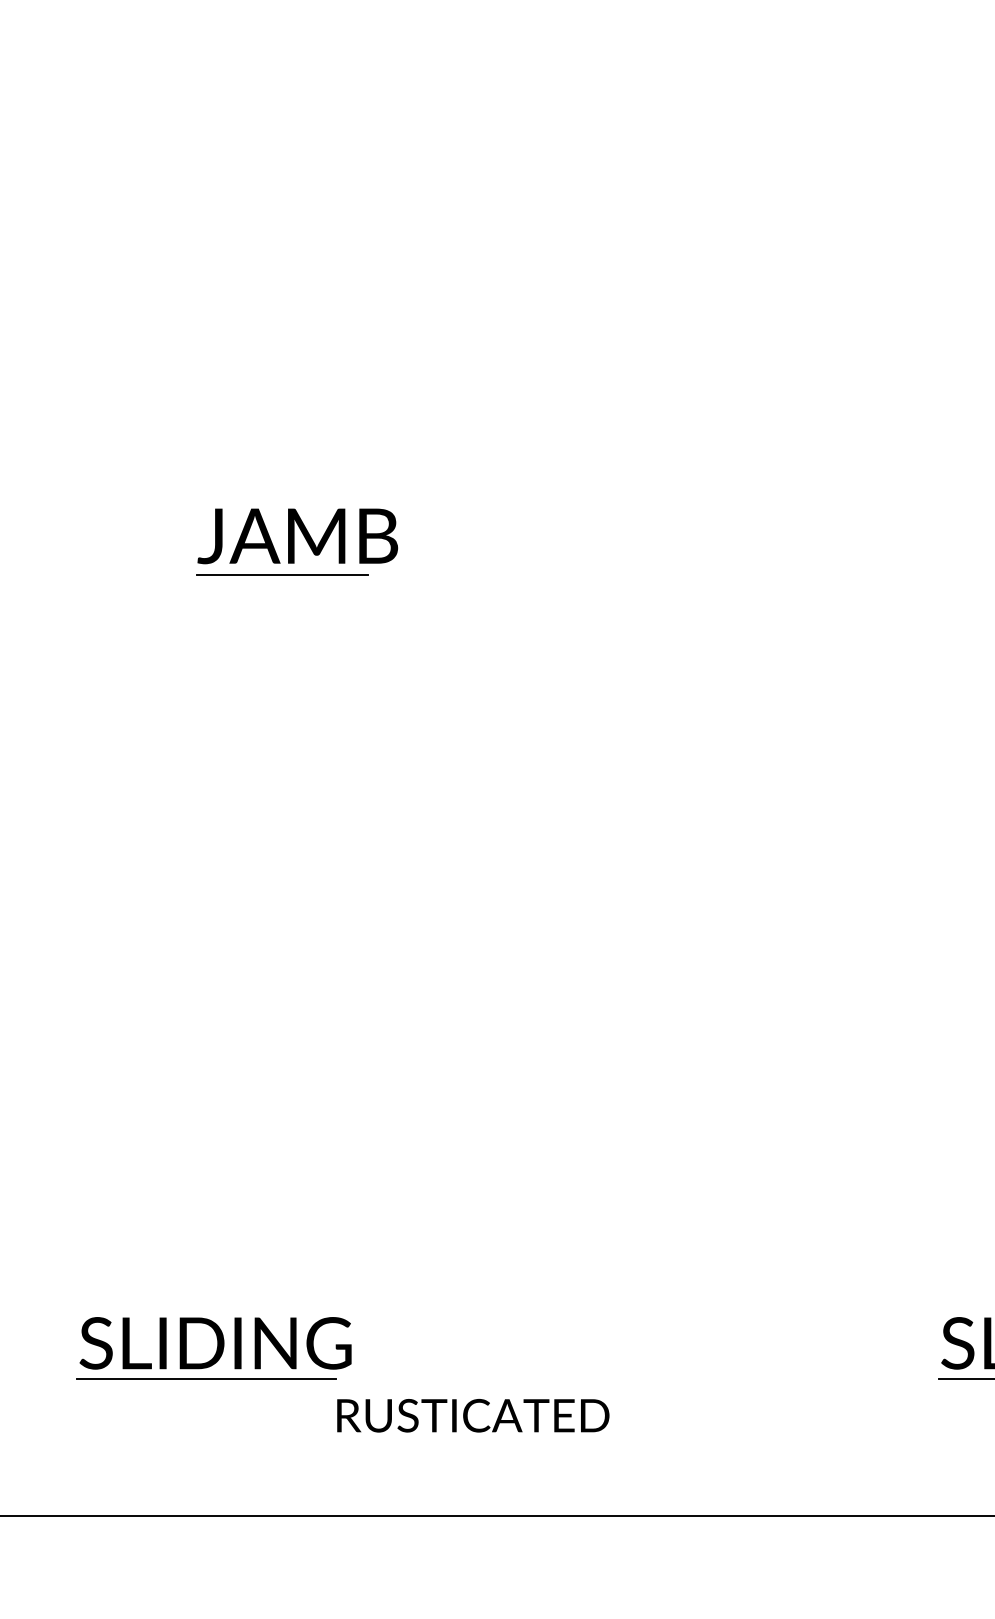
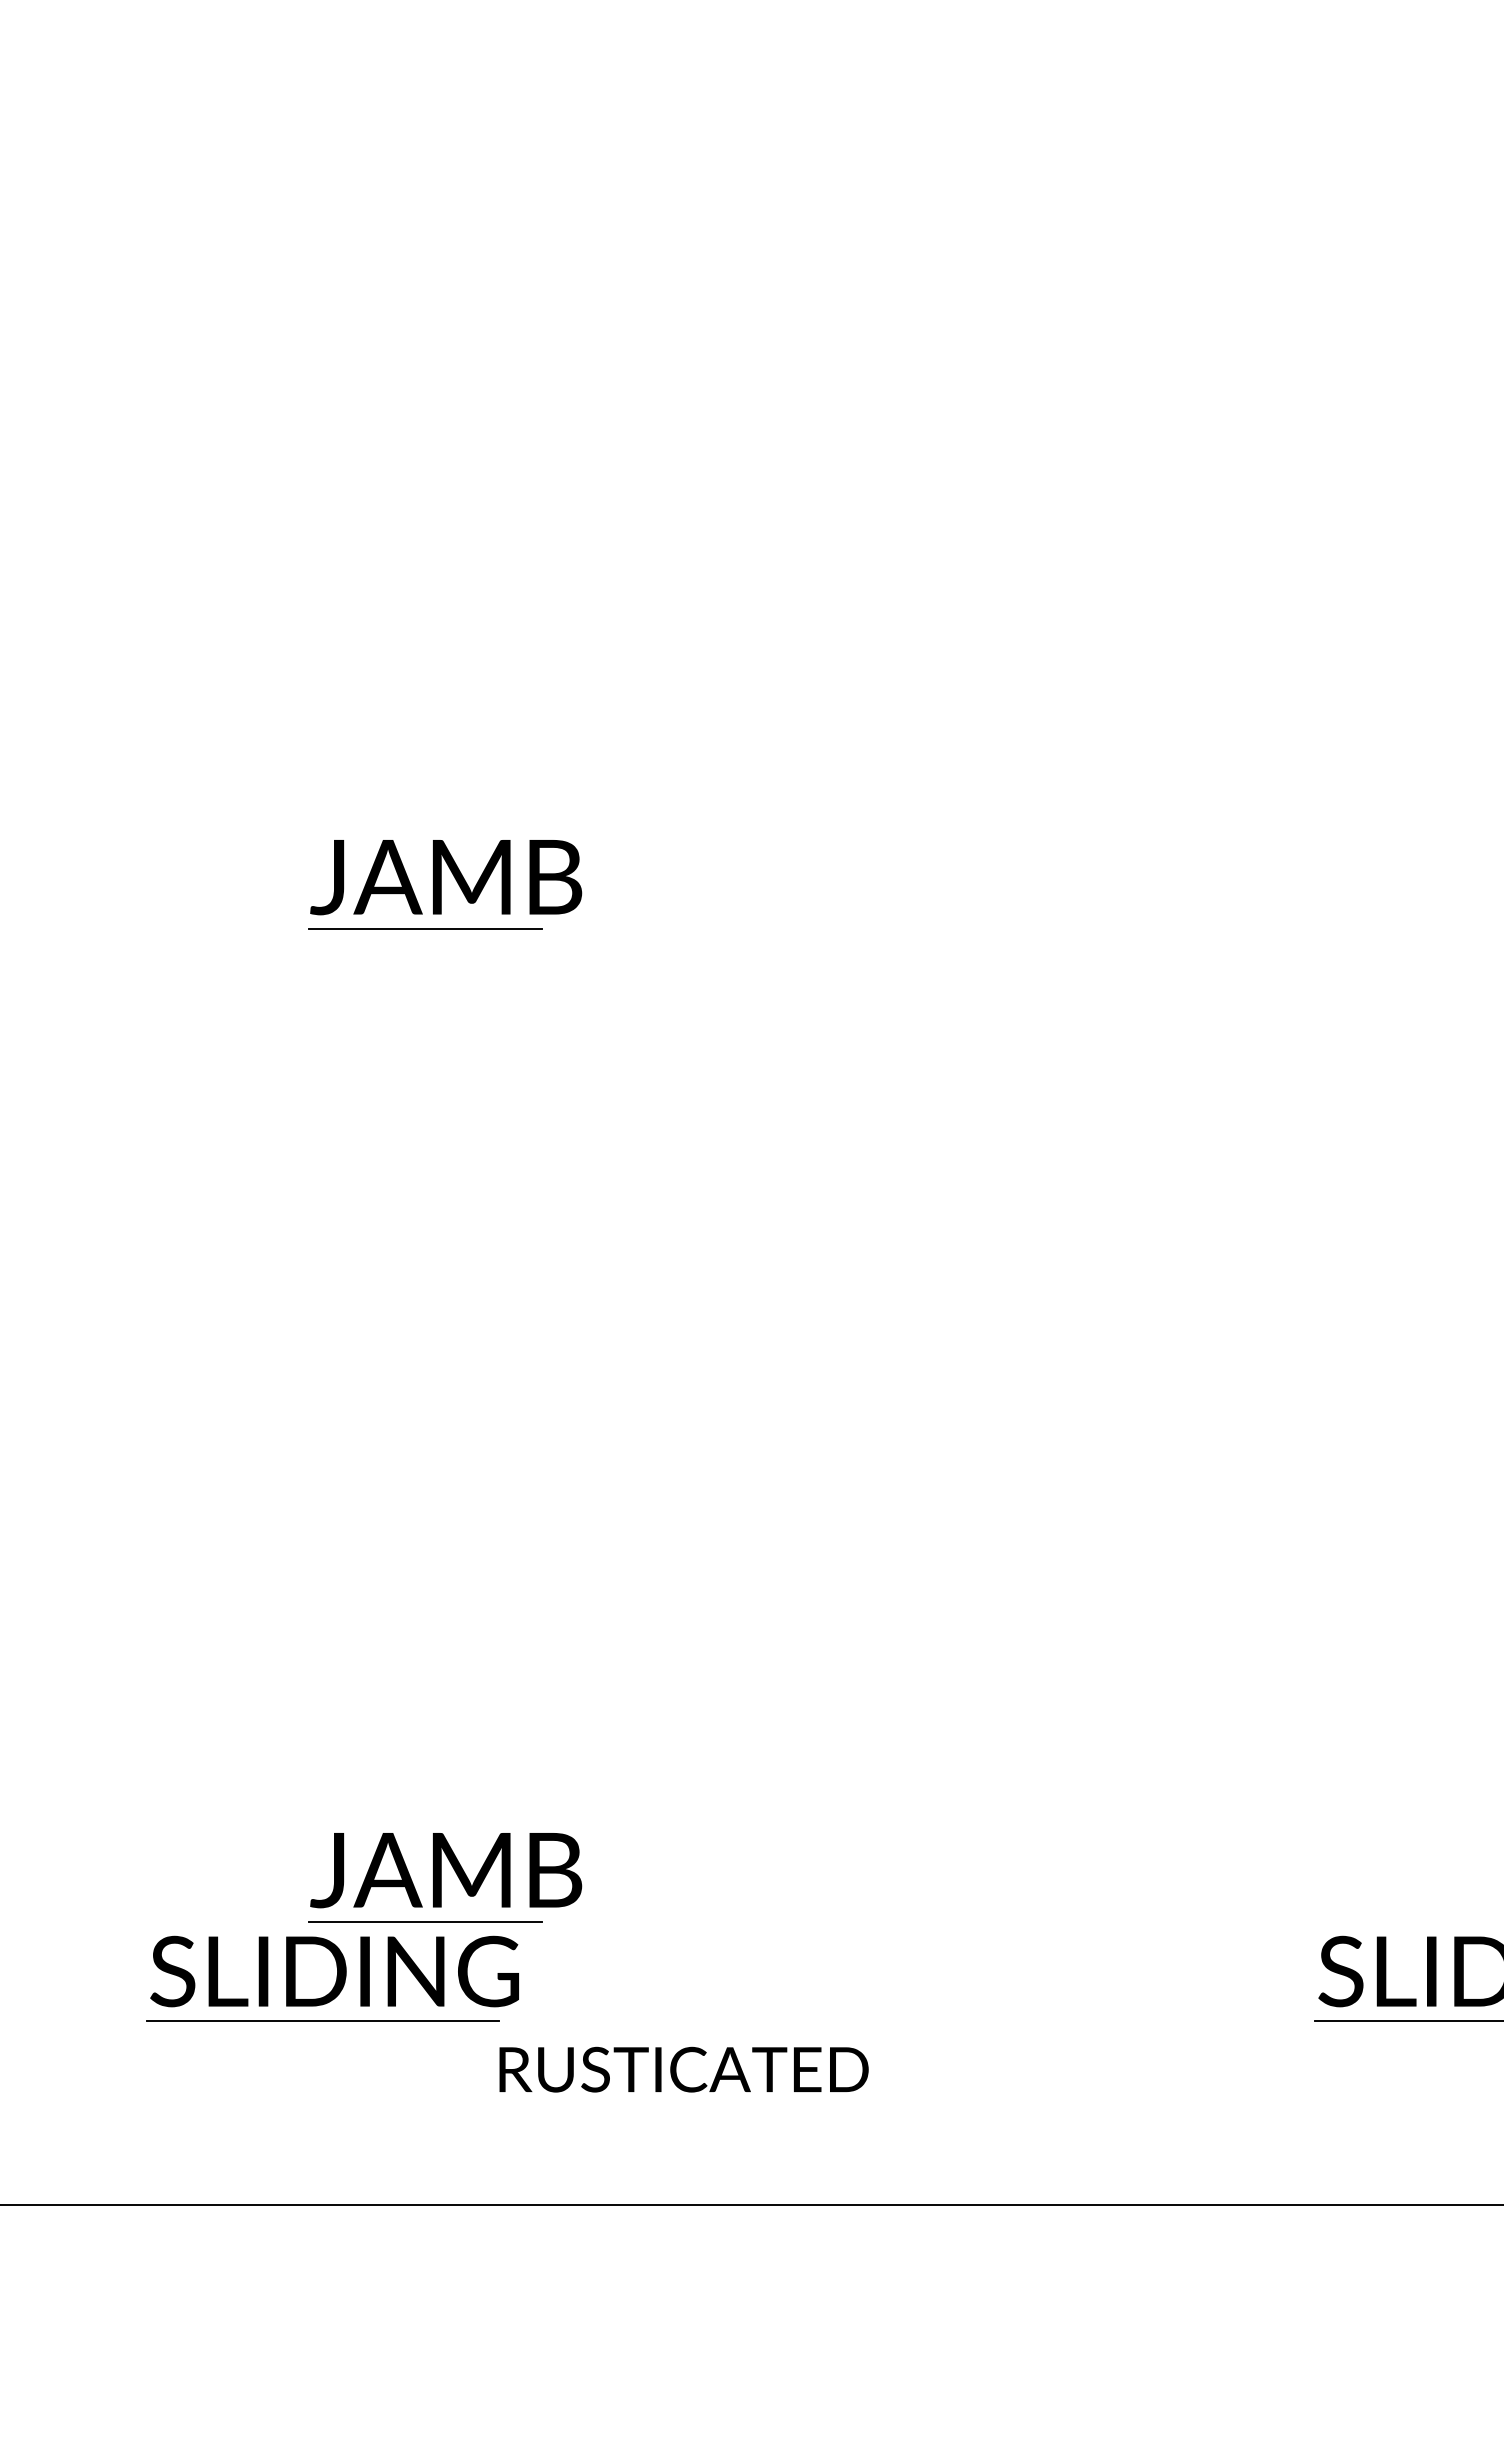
part: (297, 1273) -> (445, 1877), added

